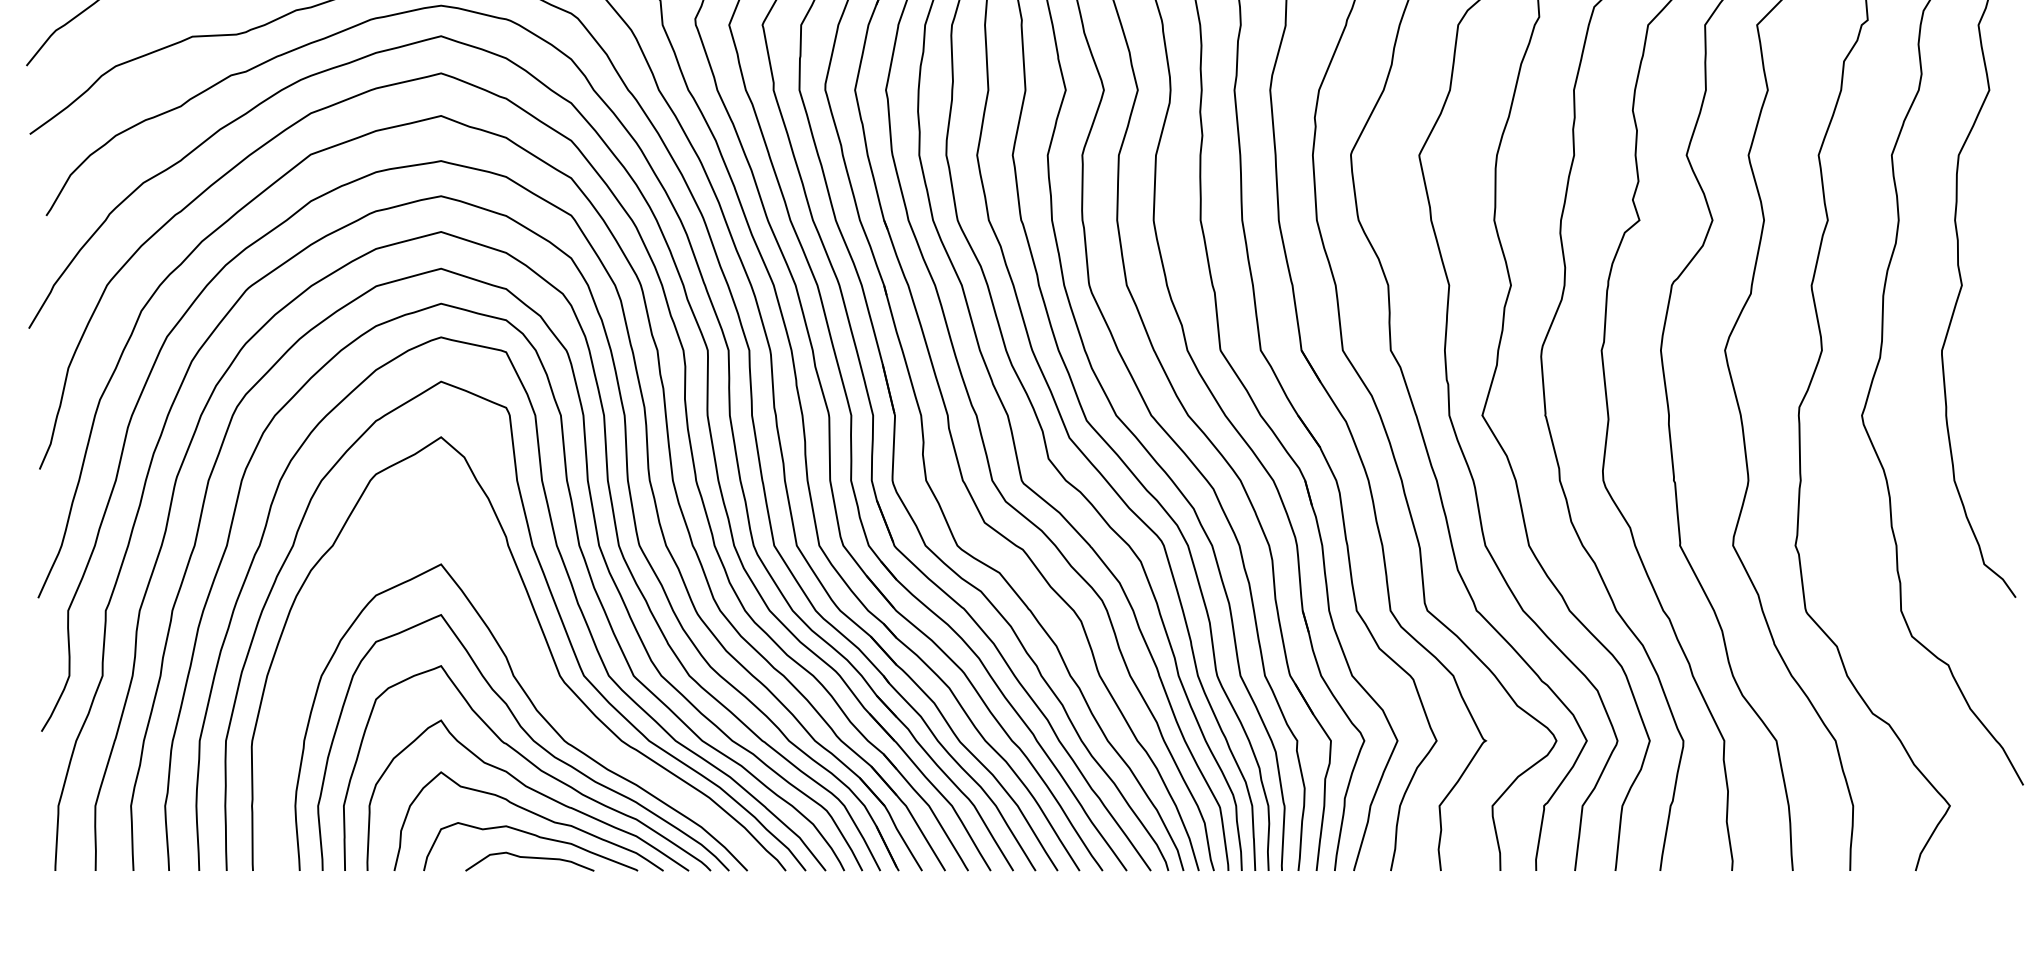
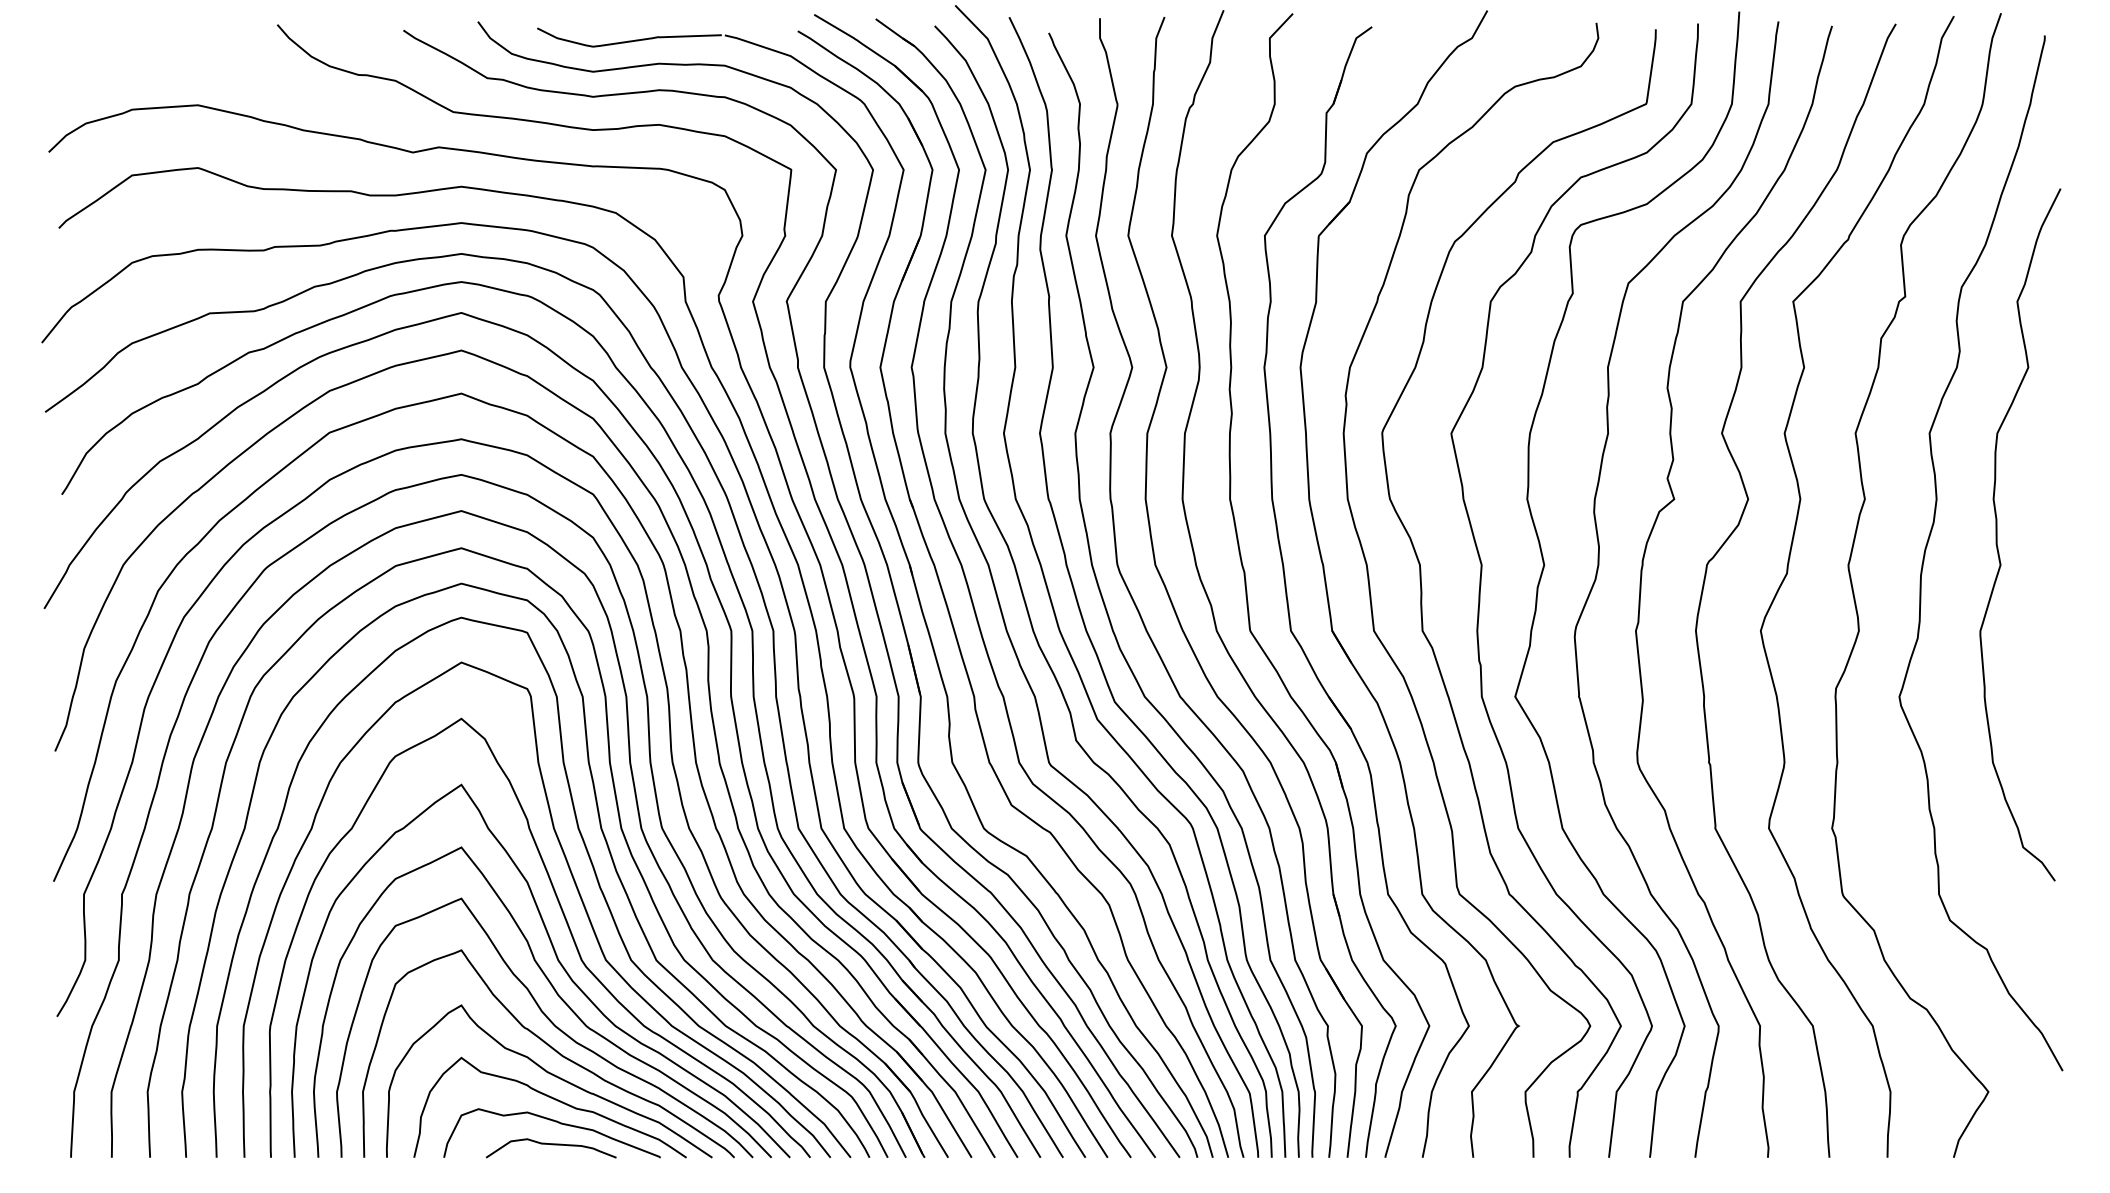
curve: (537, 678) -> (558, 962), added

